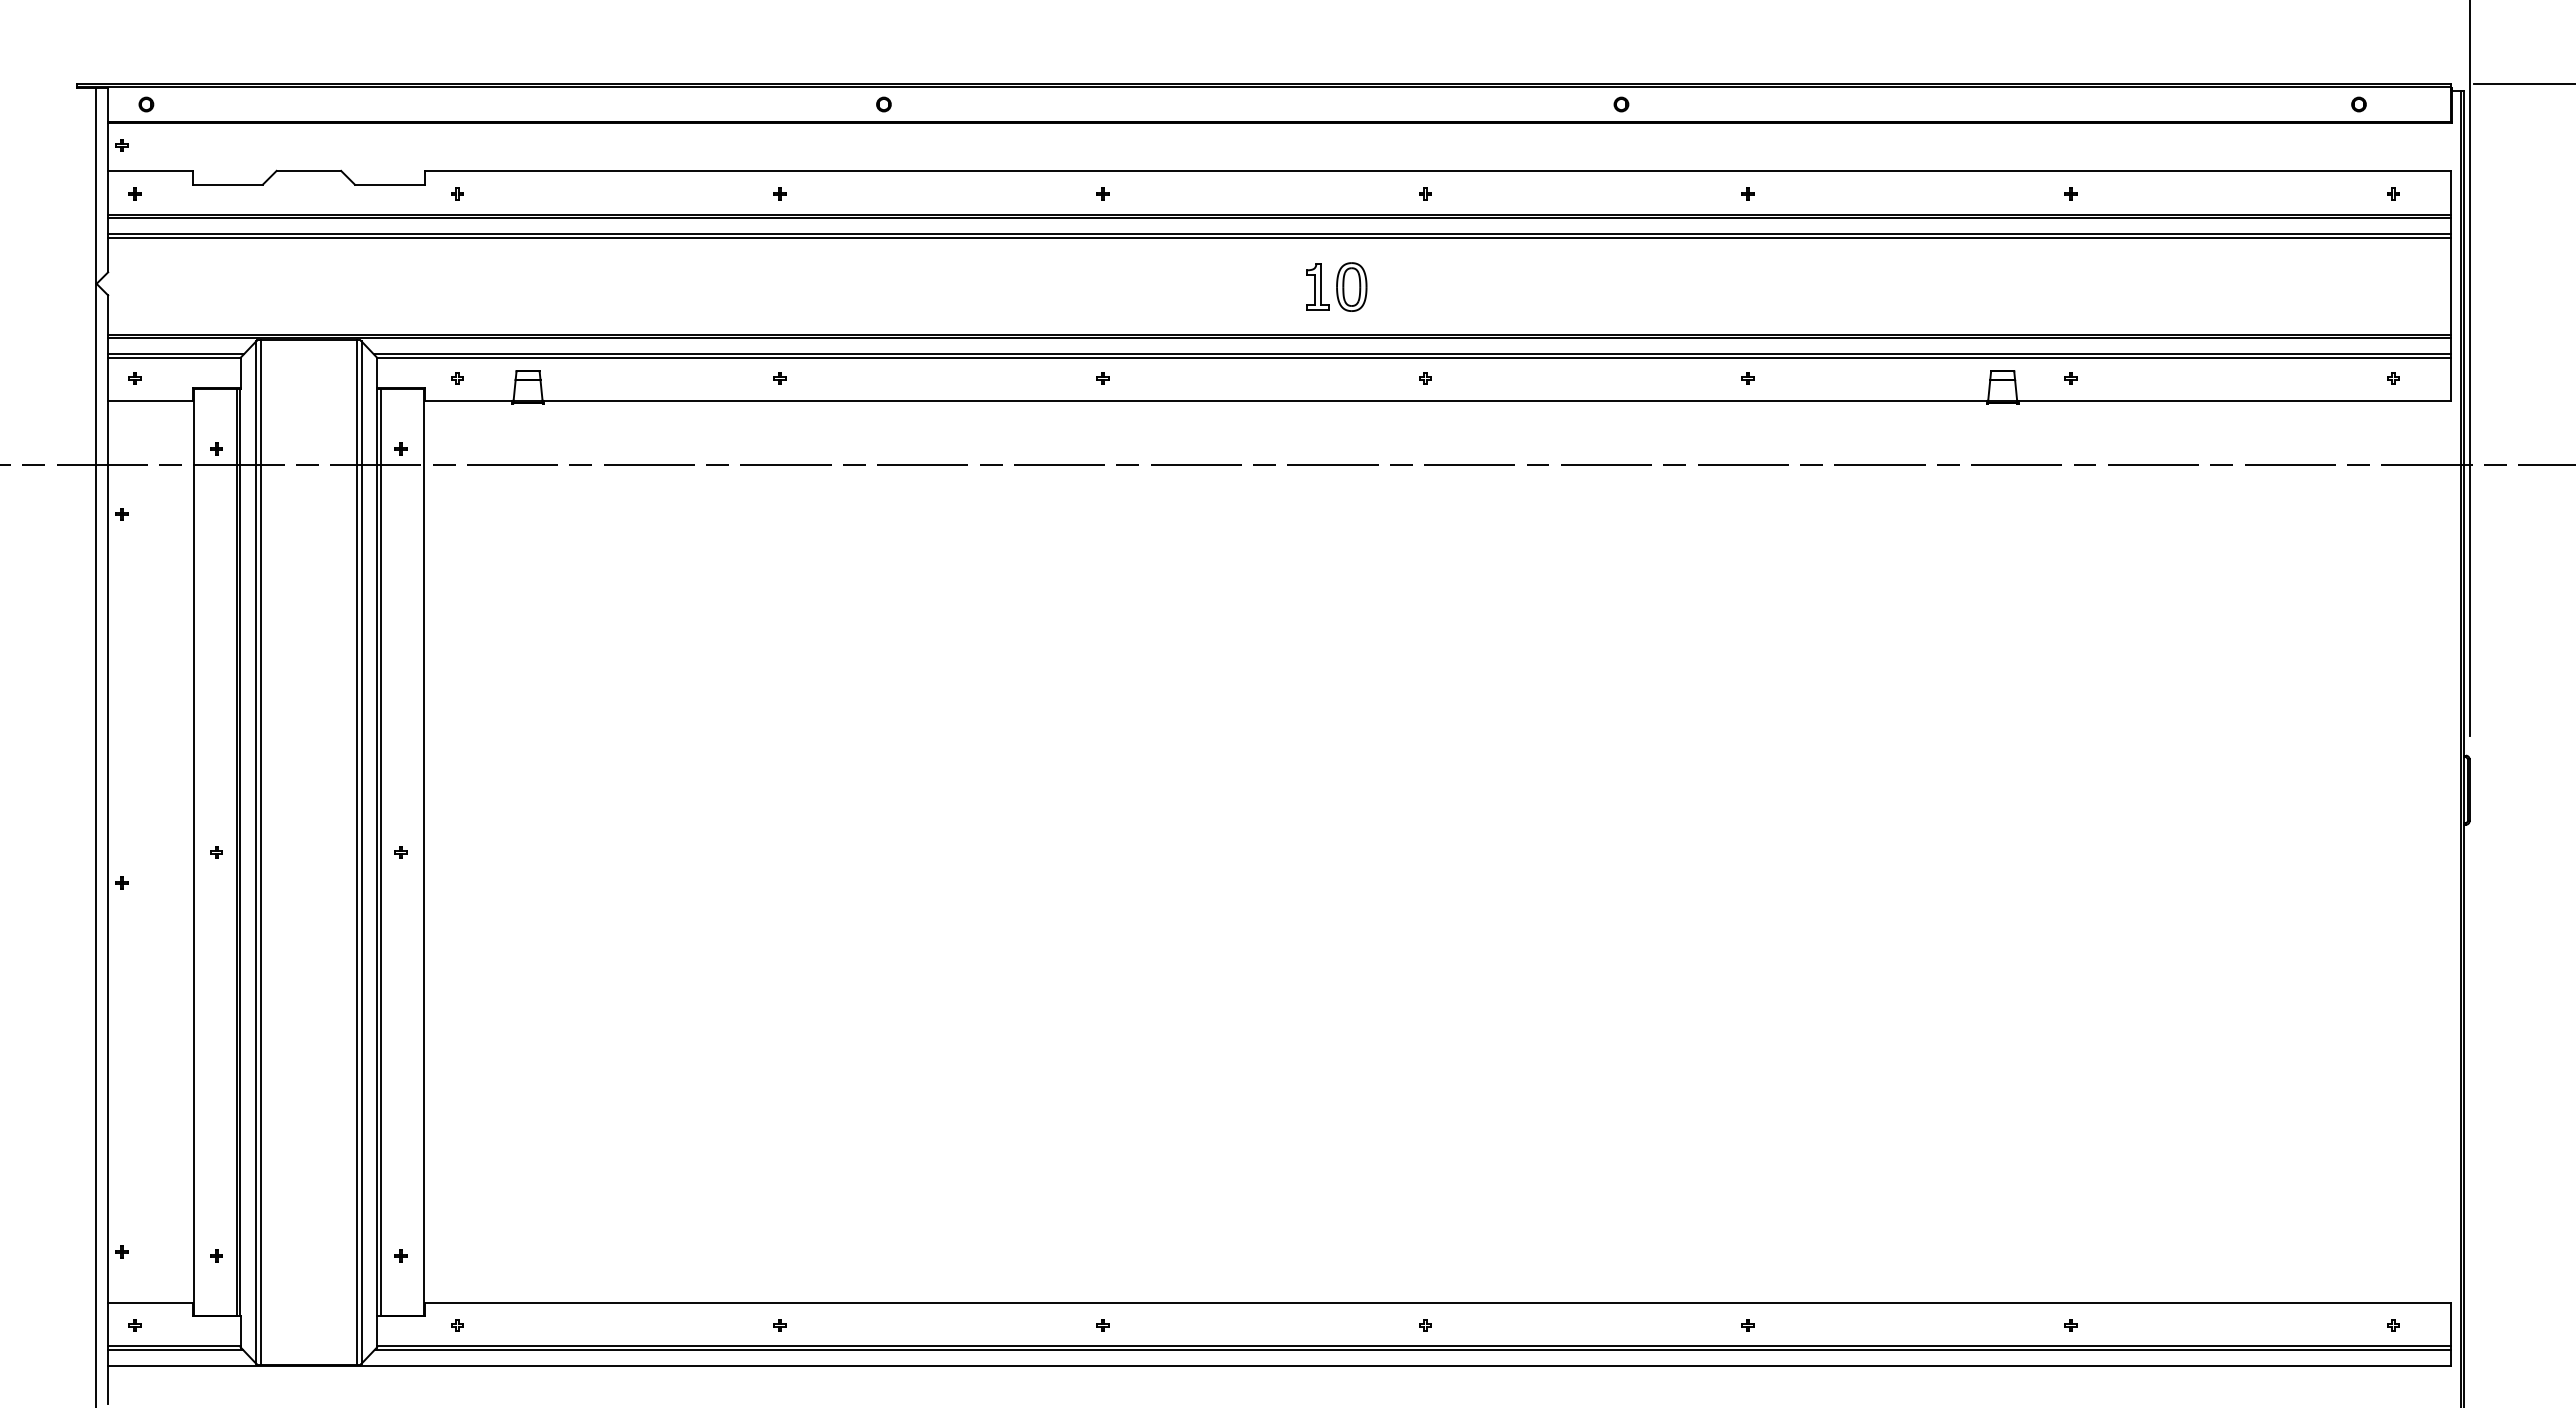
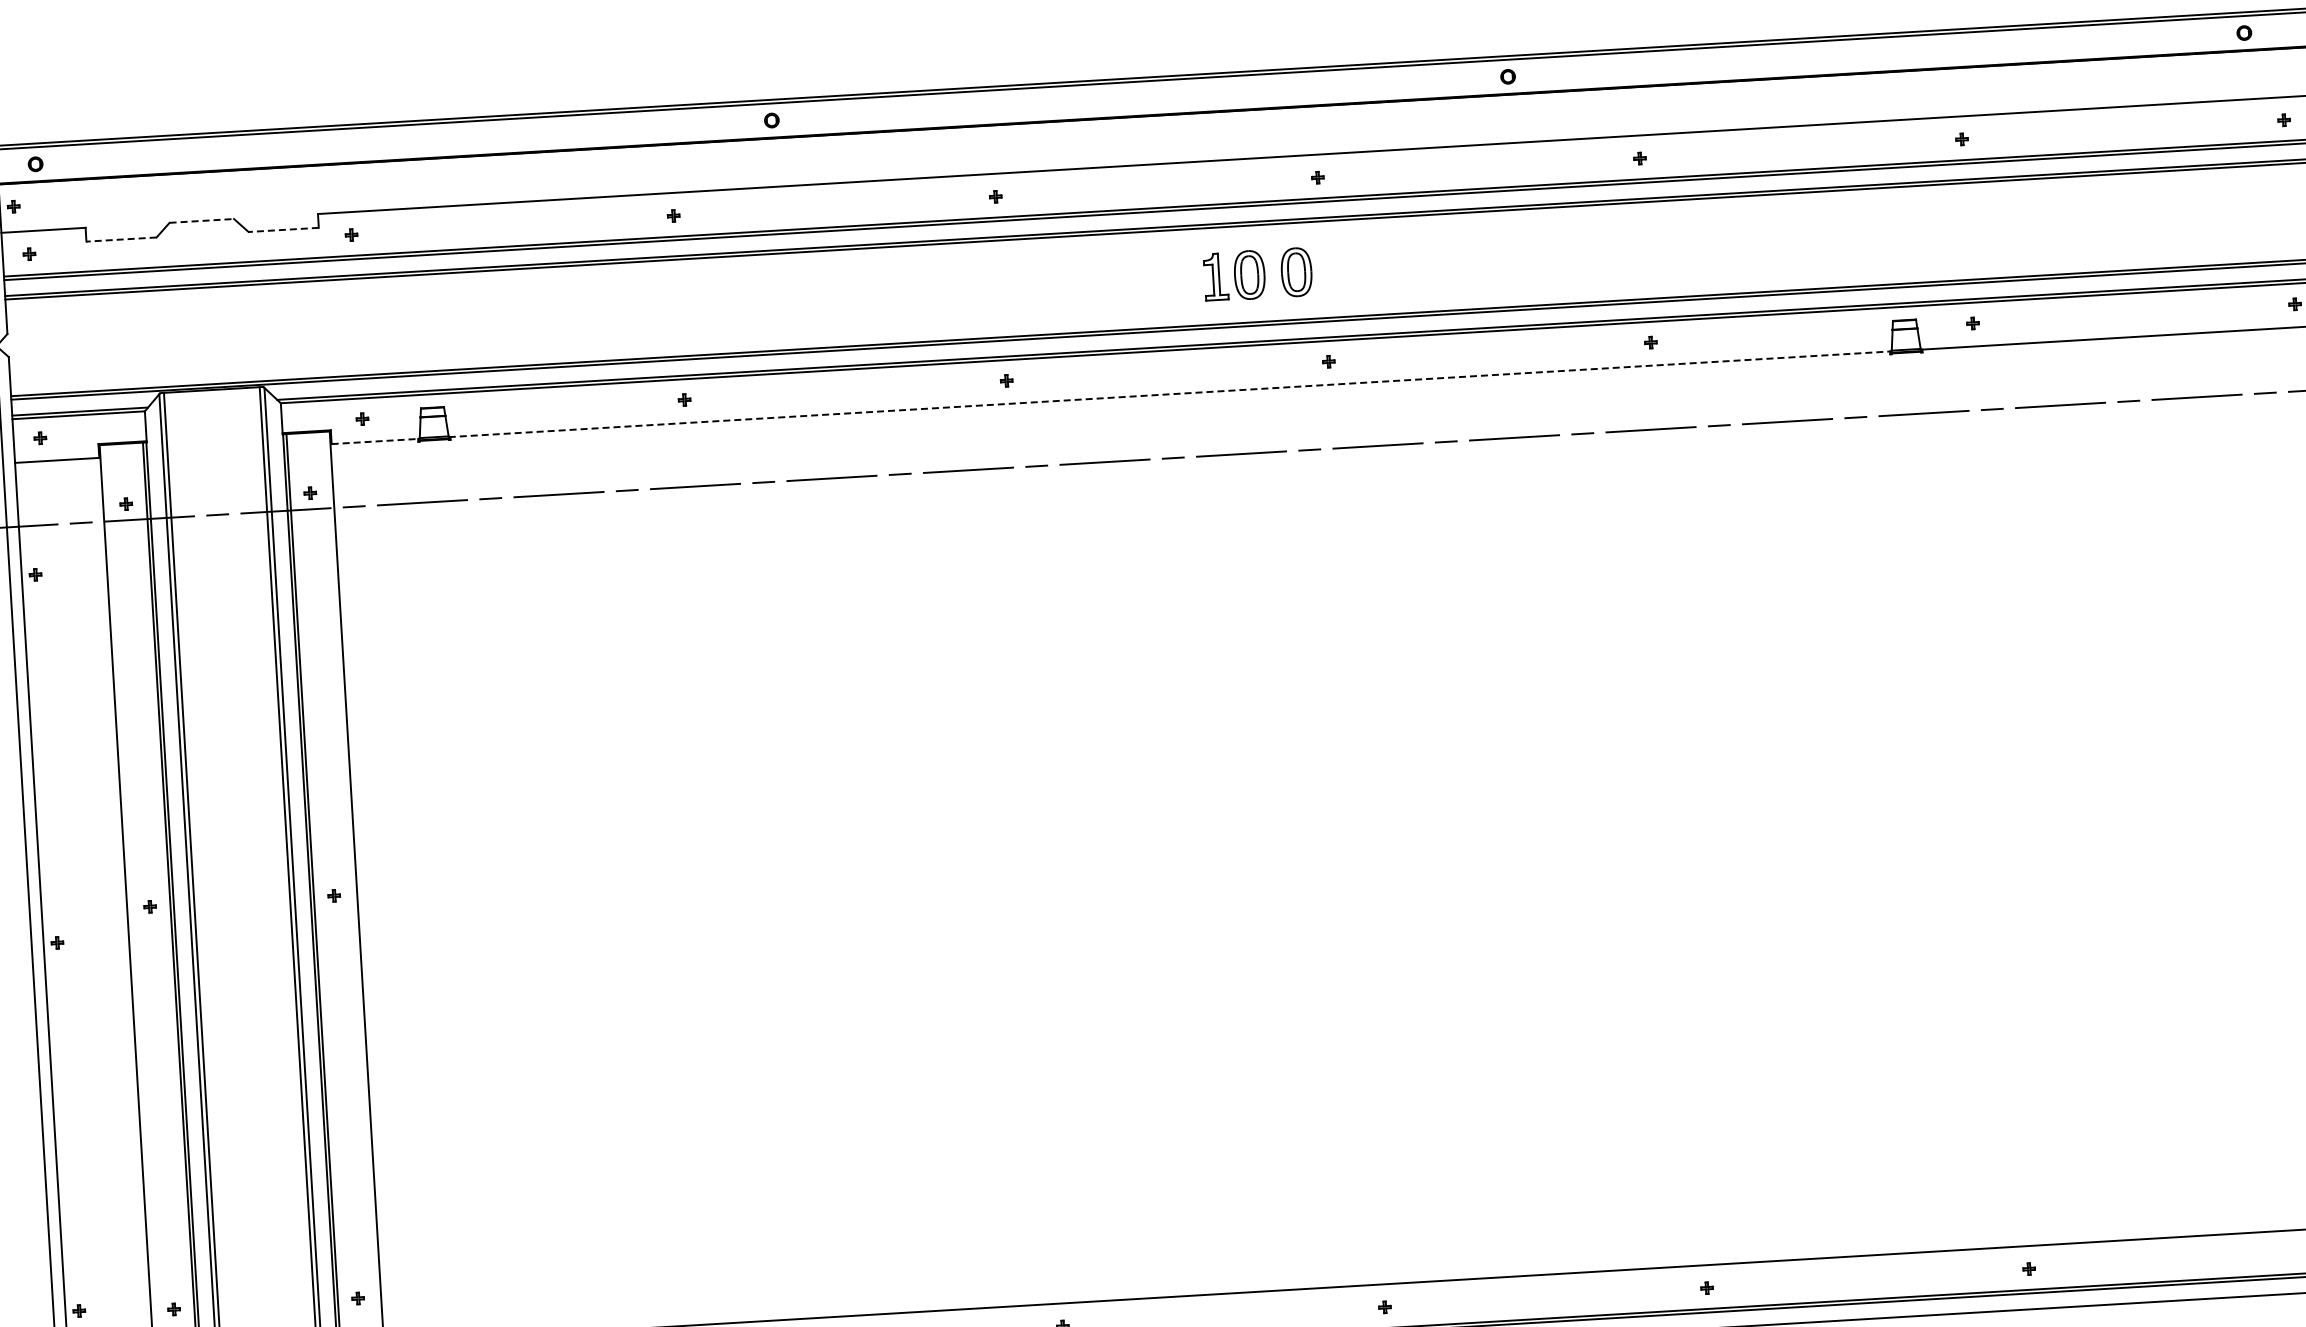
line: (309, 170) -> (202, 220), solid -> dashed
line: (227, 184) -> (121, 239), solid -> dashed
line: (389, 184) -> (283, 229), solid -> dashed
part: (1398, 286) -> (1296, 271), added
line: (469, 401) -> (375, 441), solid -> dashed
line: (1265, 401) -> (1170, 394), solid -> dashed

